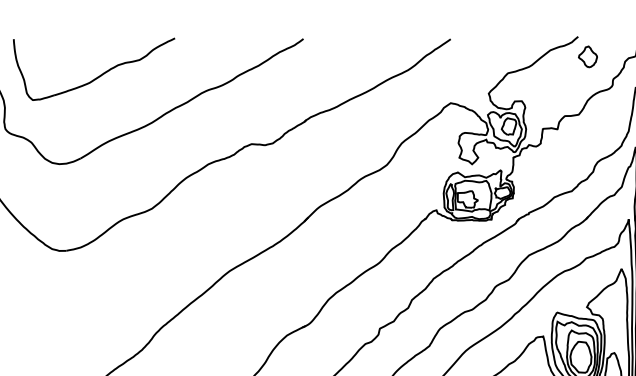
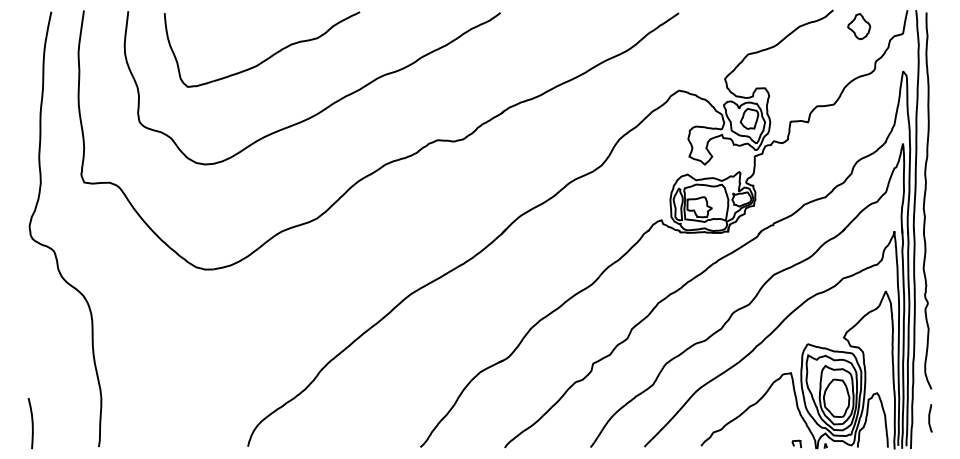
part: (588, 56) -> (859, 26), moved
part: (98, 75) -> (267, 57), moved

